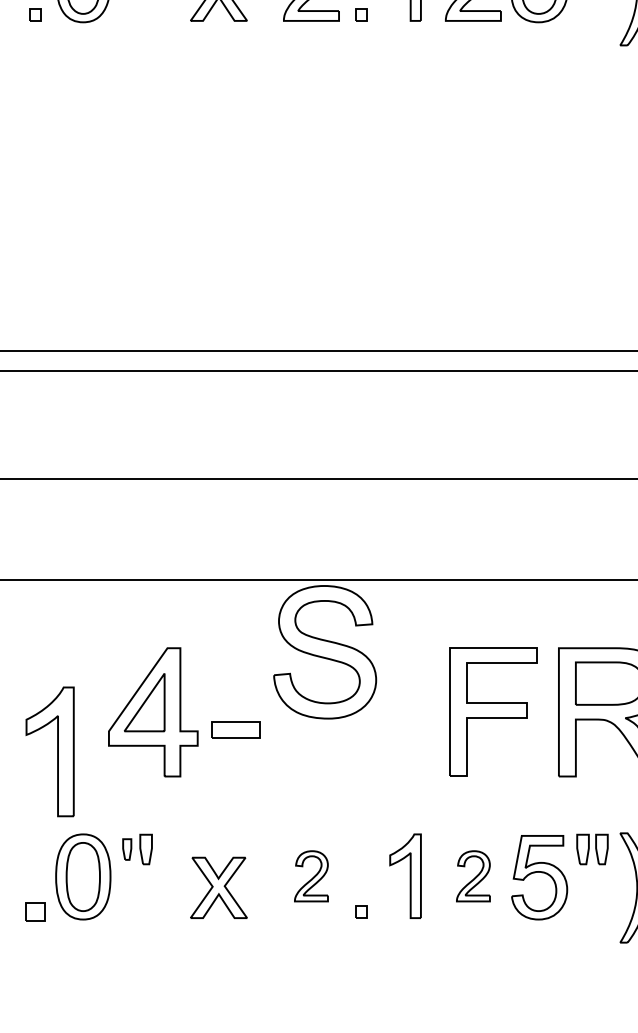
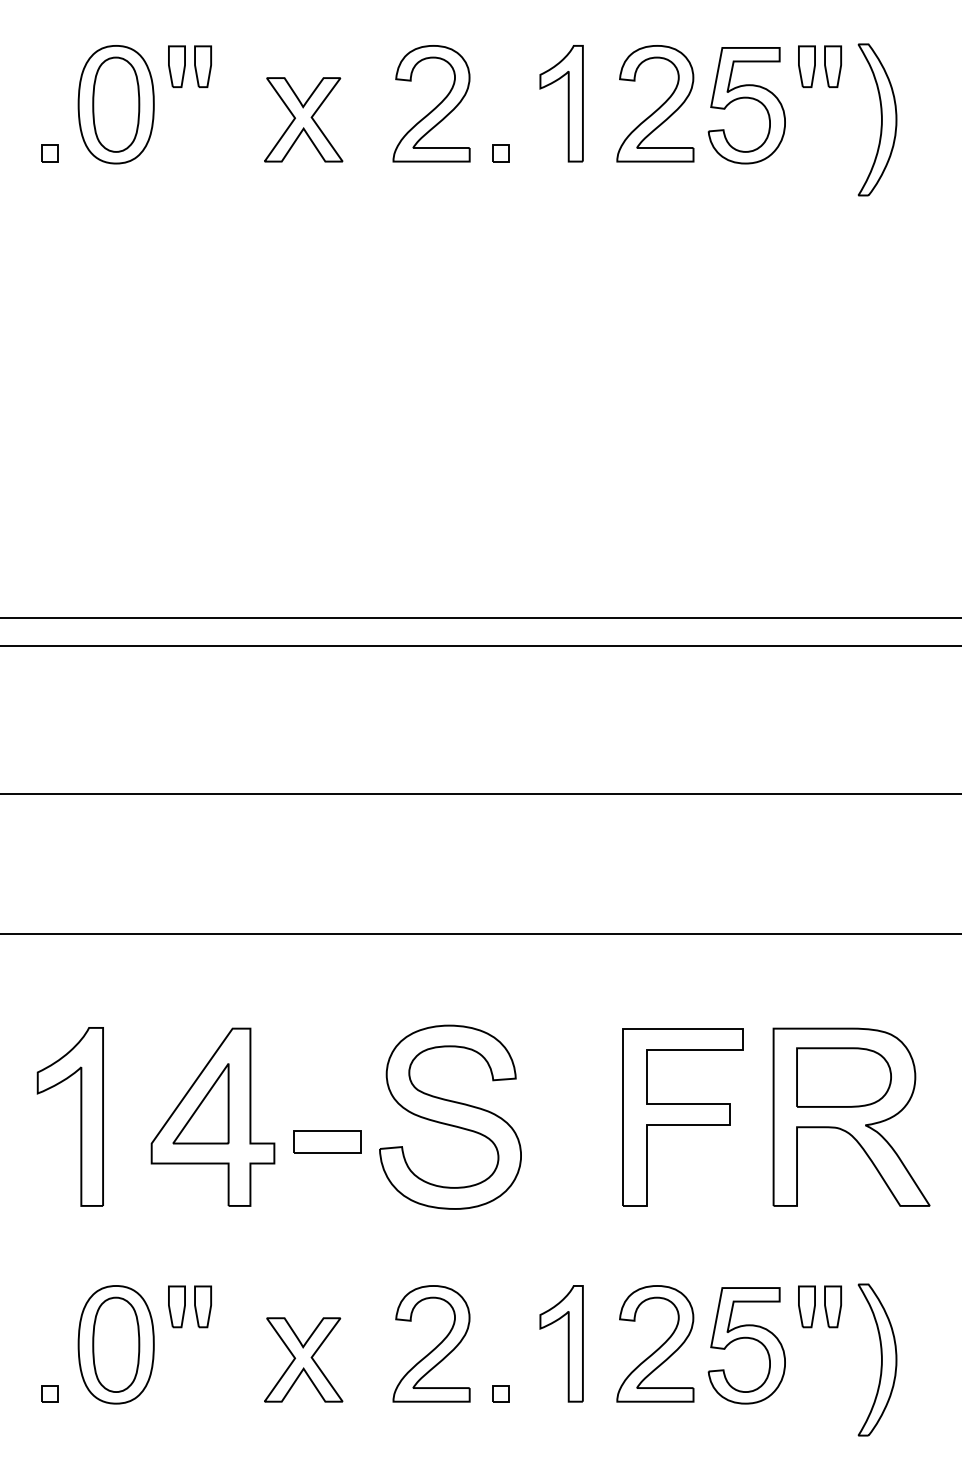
part: (325, 651) -> (450, 1116), moved
part: (57, 751) -> (80, 1116), moved
part: (126, 849) -> (176, 1306), size x1.43
part: (311, 876) -> (431, 1343), size x1.67
part: (473, 876) -> (655, 1343), size x1.67
part: (35, 912) -> (49, 1393), size x0.62

